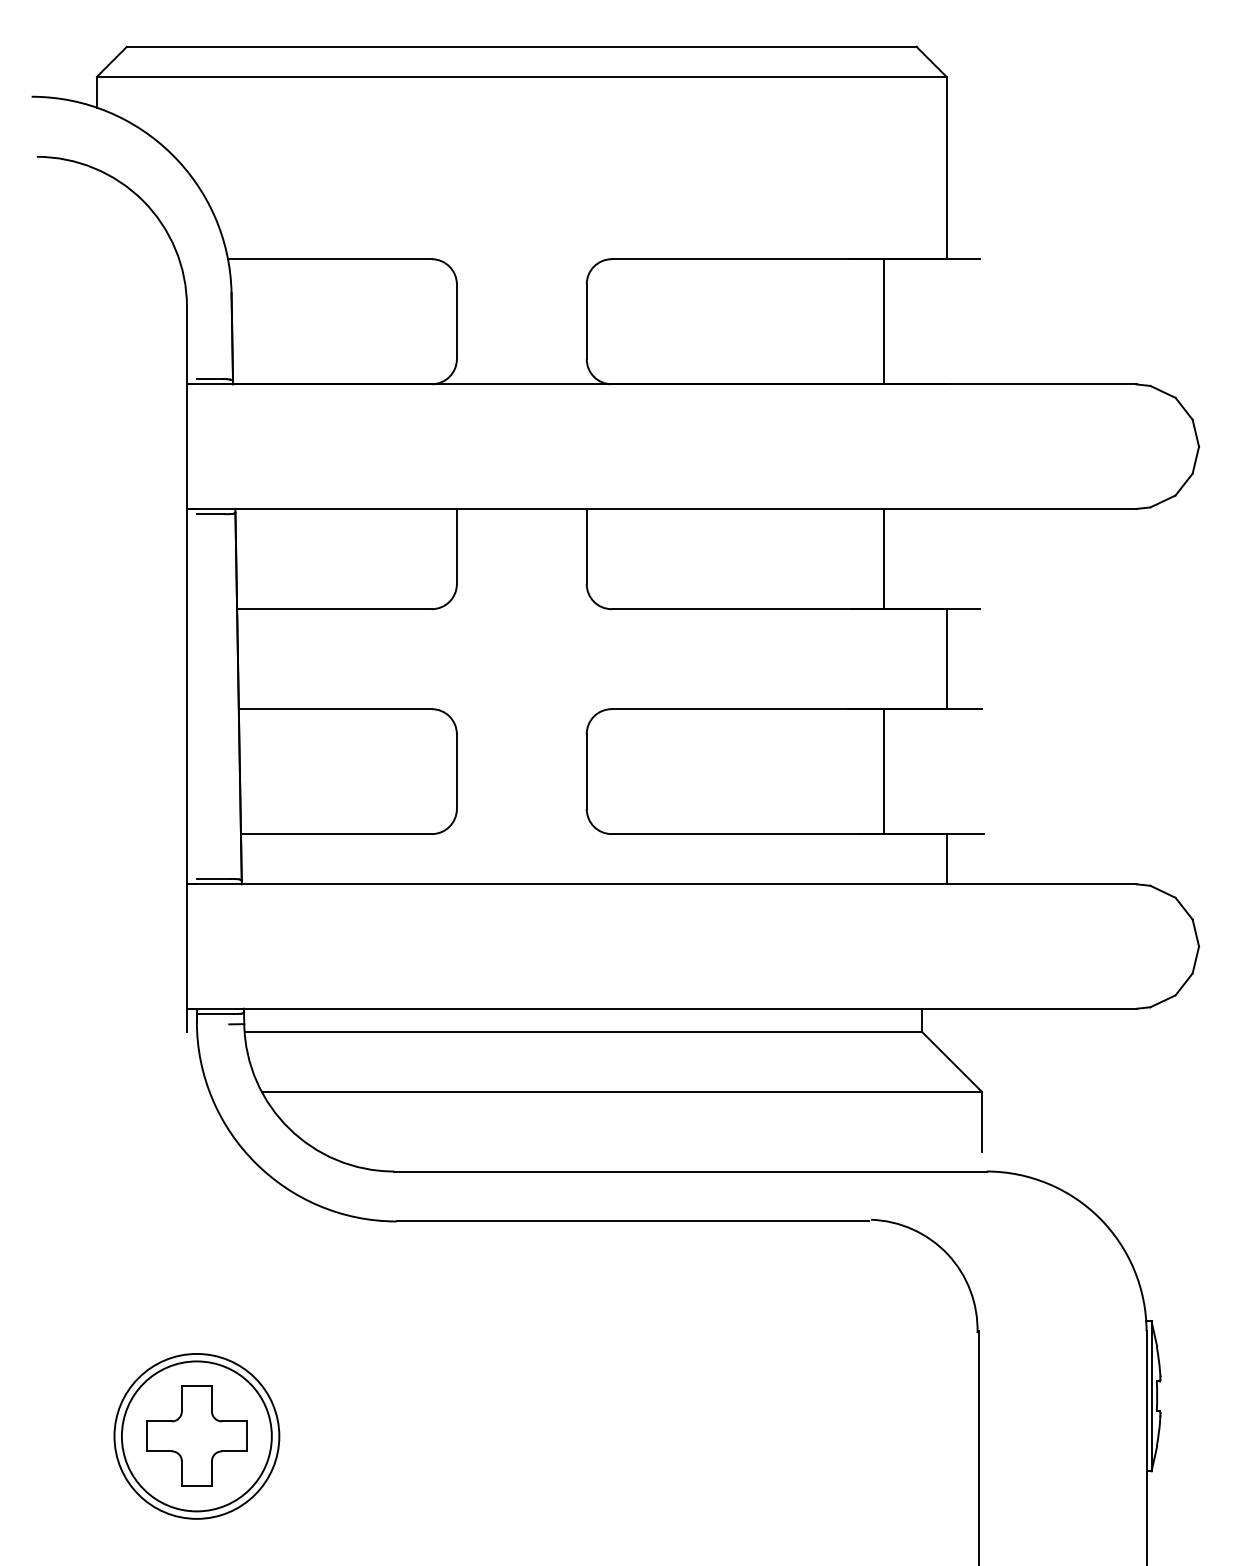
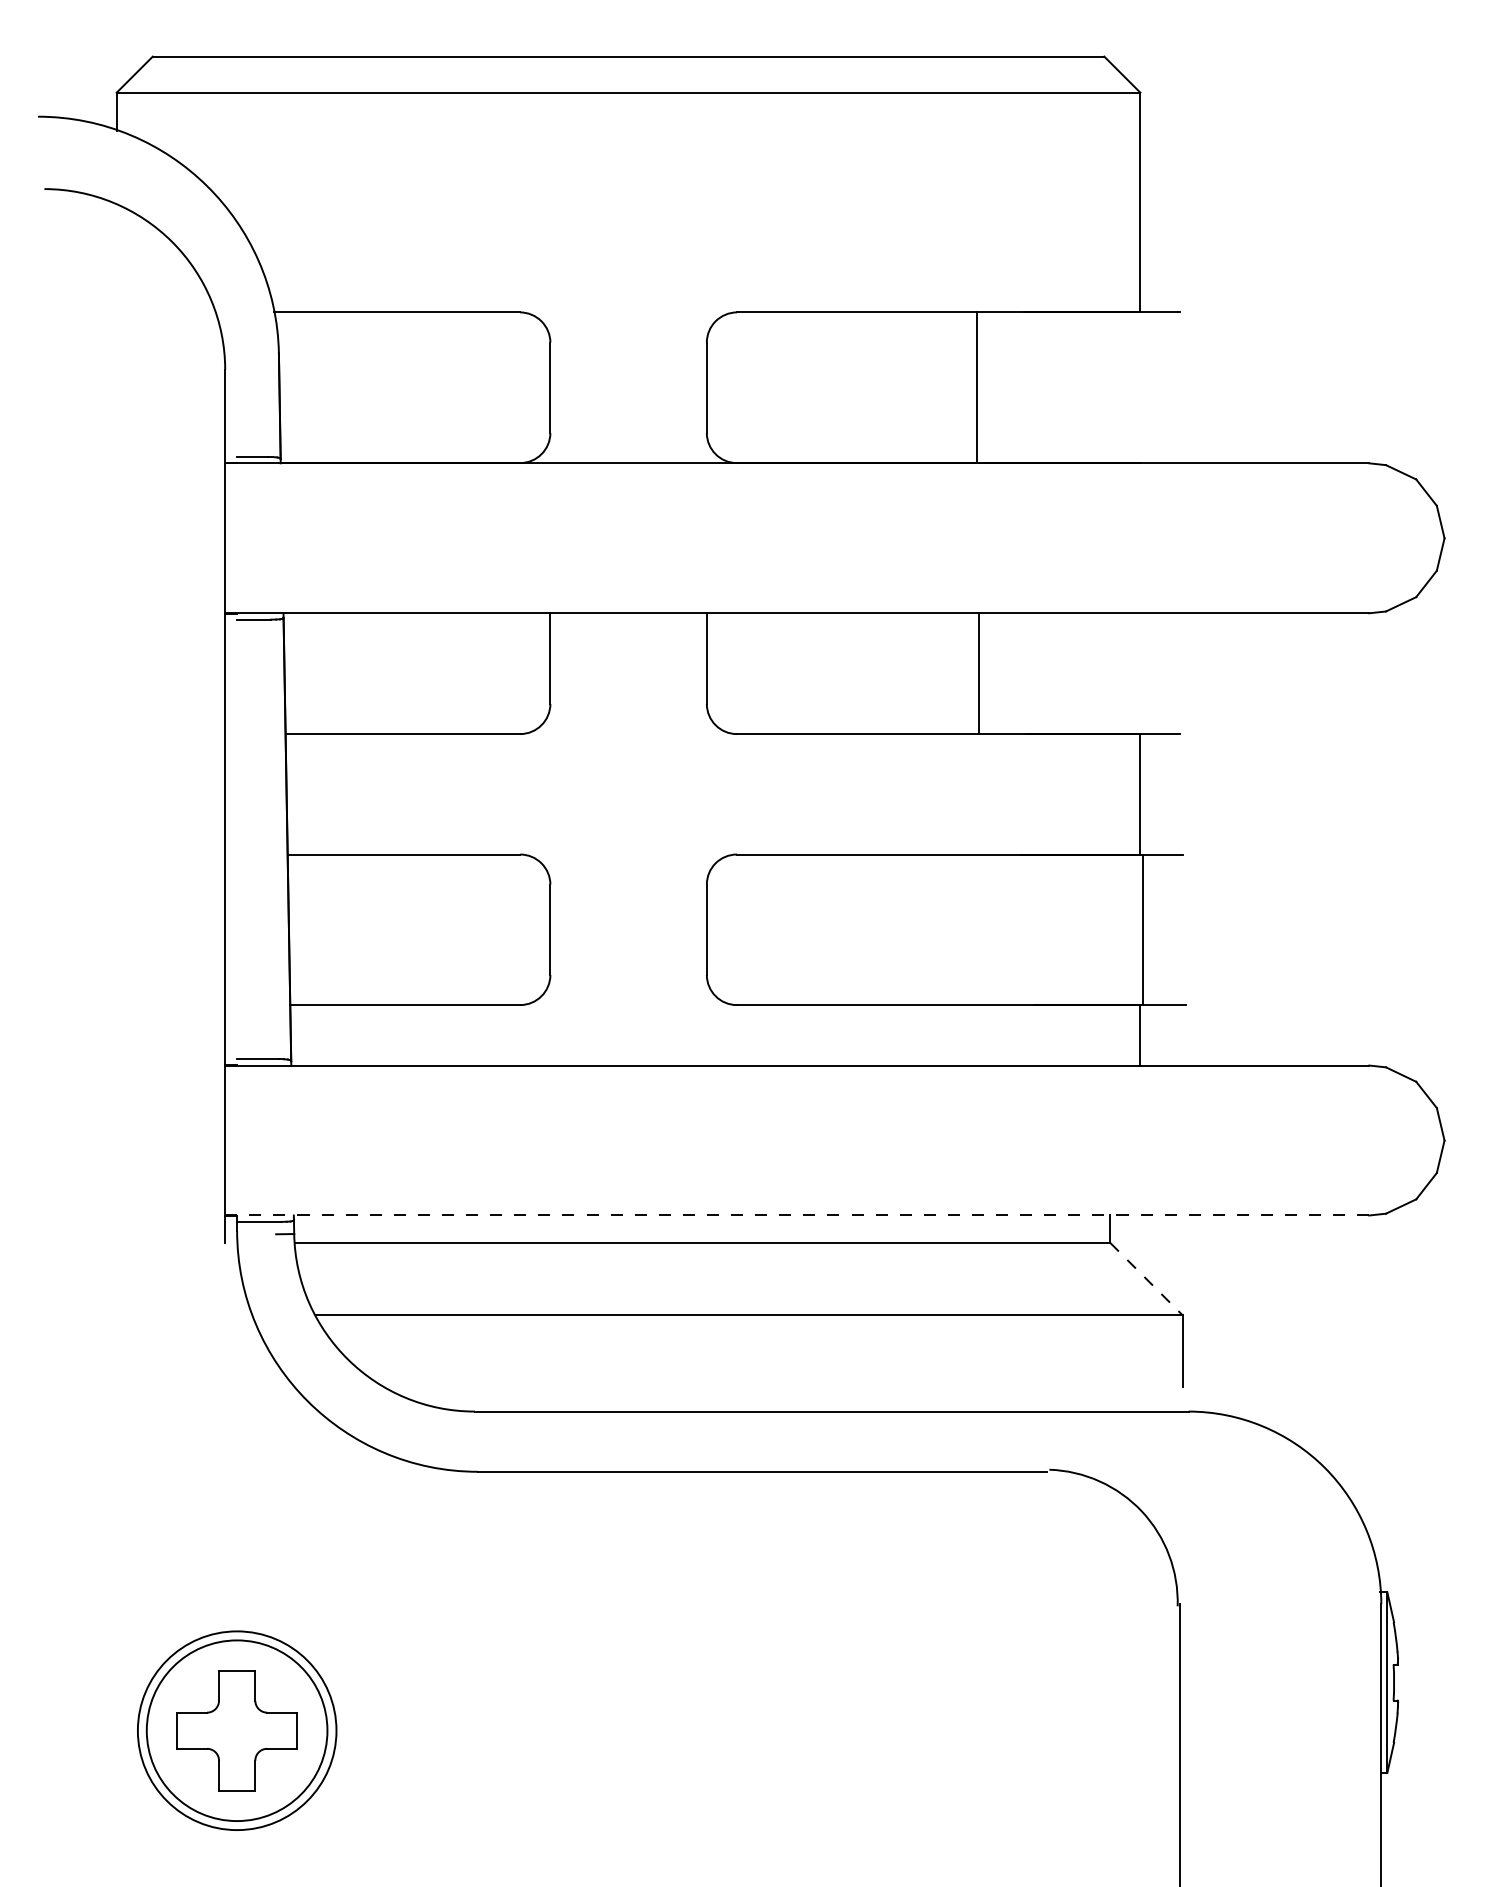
line: (884, 321) -> (977, 387), moved
line: (884, 558) -> (979, 673), moved
line: (884, 771) -> (1143, 929), moved
line: (661, 1008) -> (797, 1215), solid -> dashed
line: (951, 1061) -> (1146, 1279), solid -> dashed

